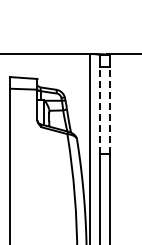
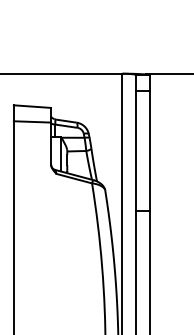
line: (99, 110) -> (136, 151), dashed -> solid
line: (109, 110) -> (149, 151), dashed -> solid

